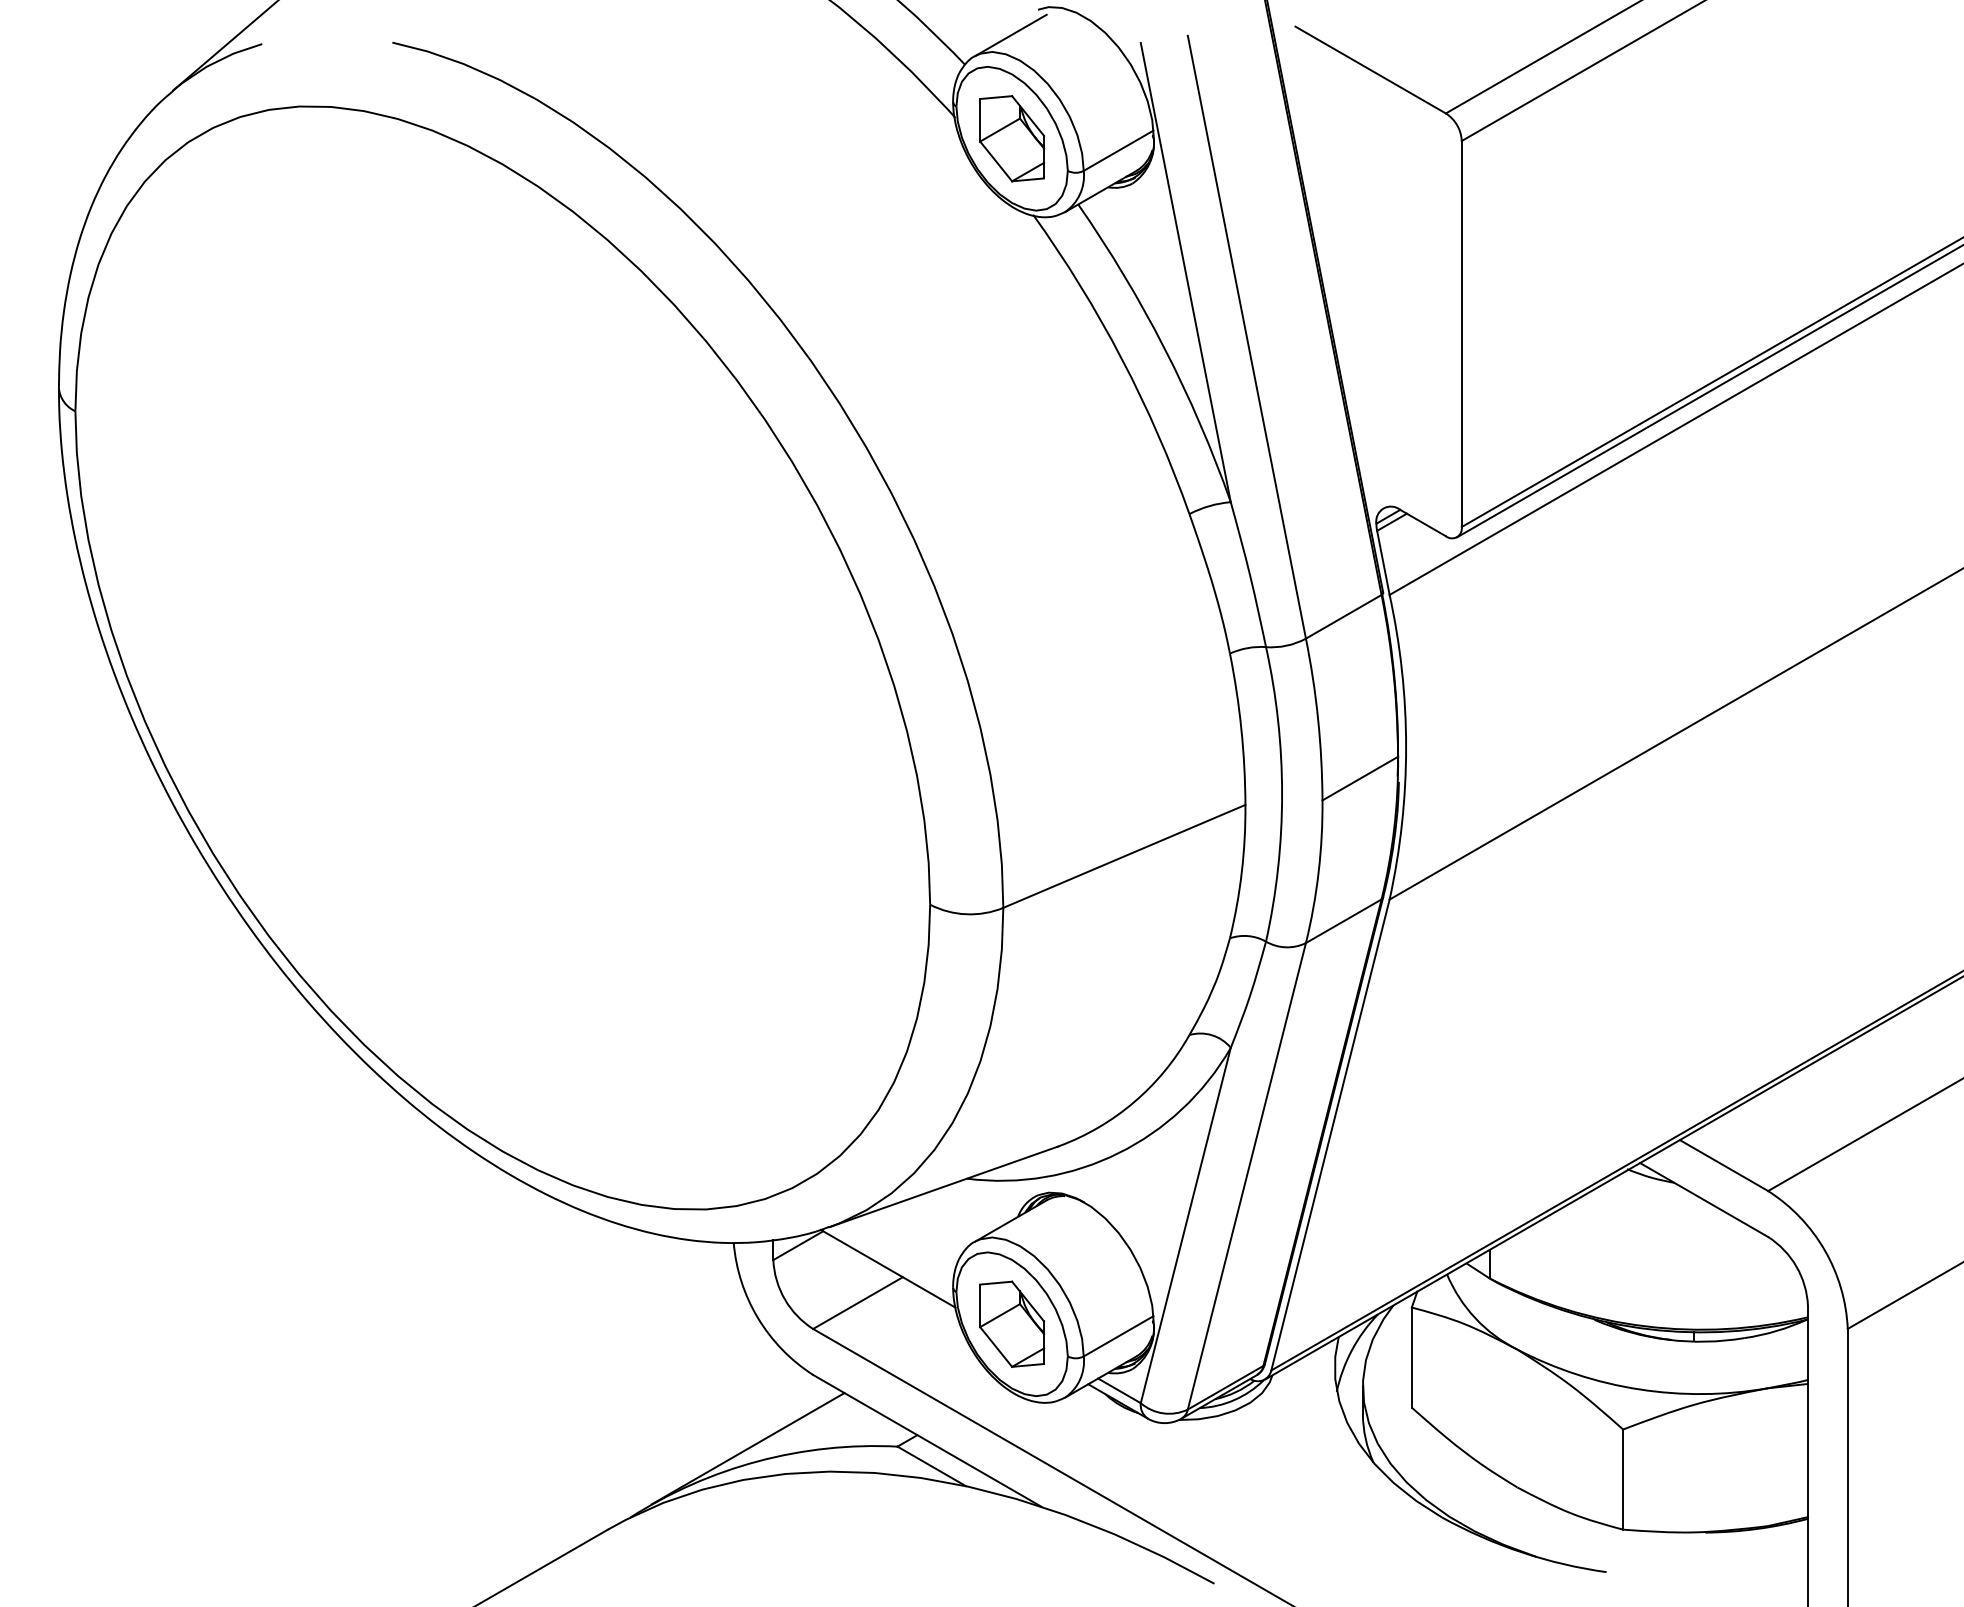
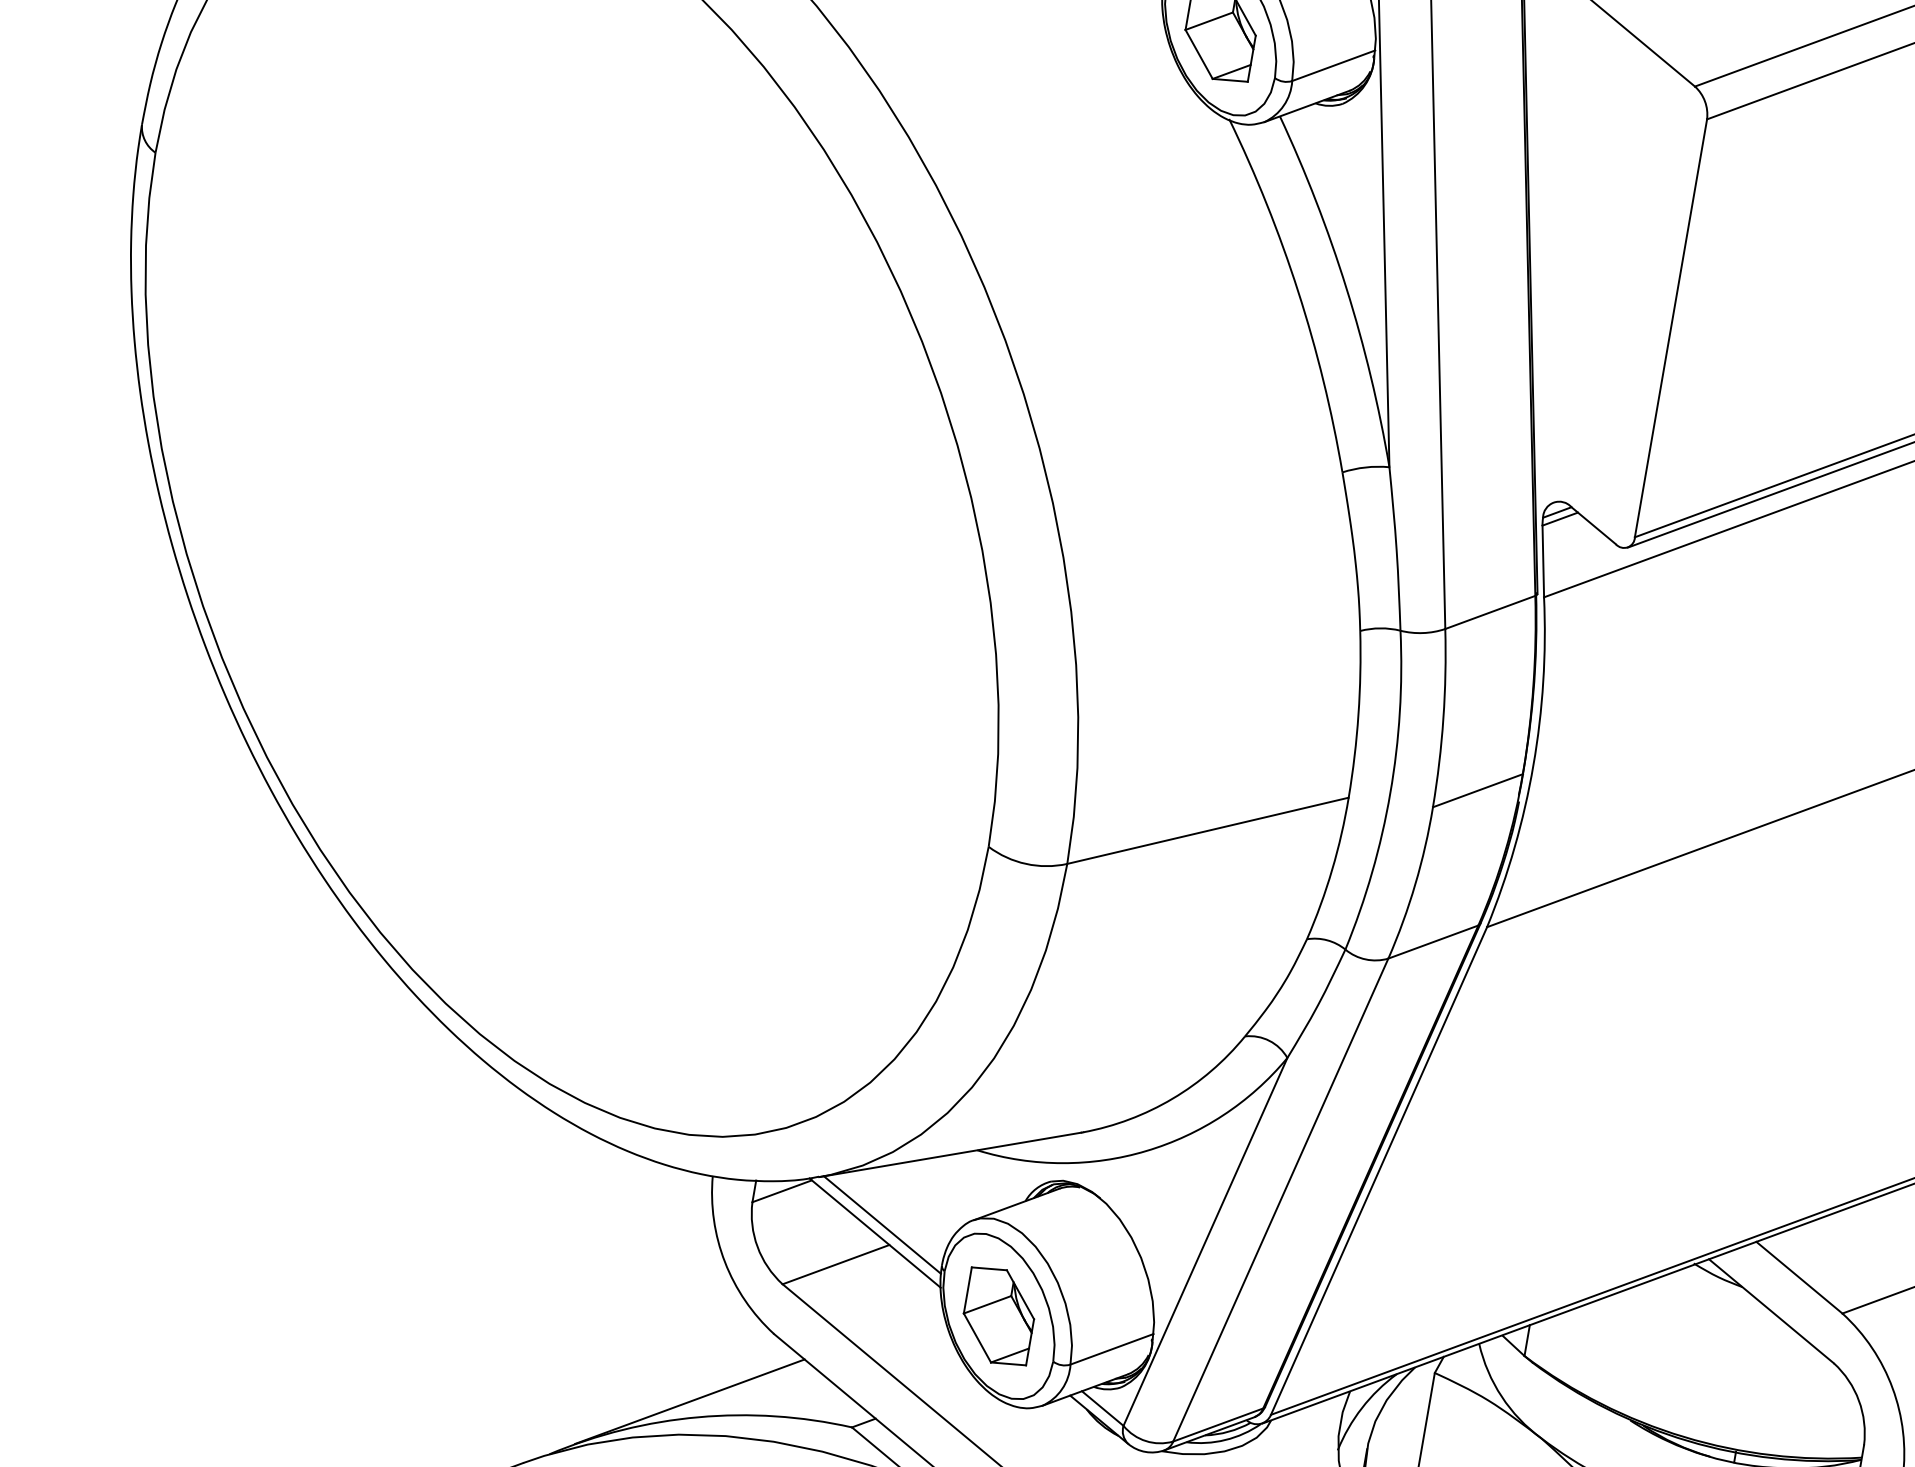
line: (893, 1260) -> (882, 1225), added

